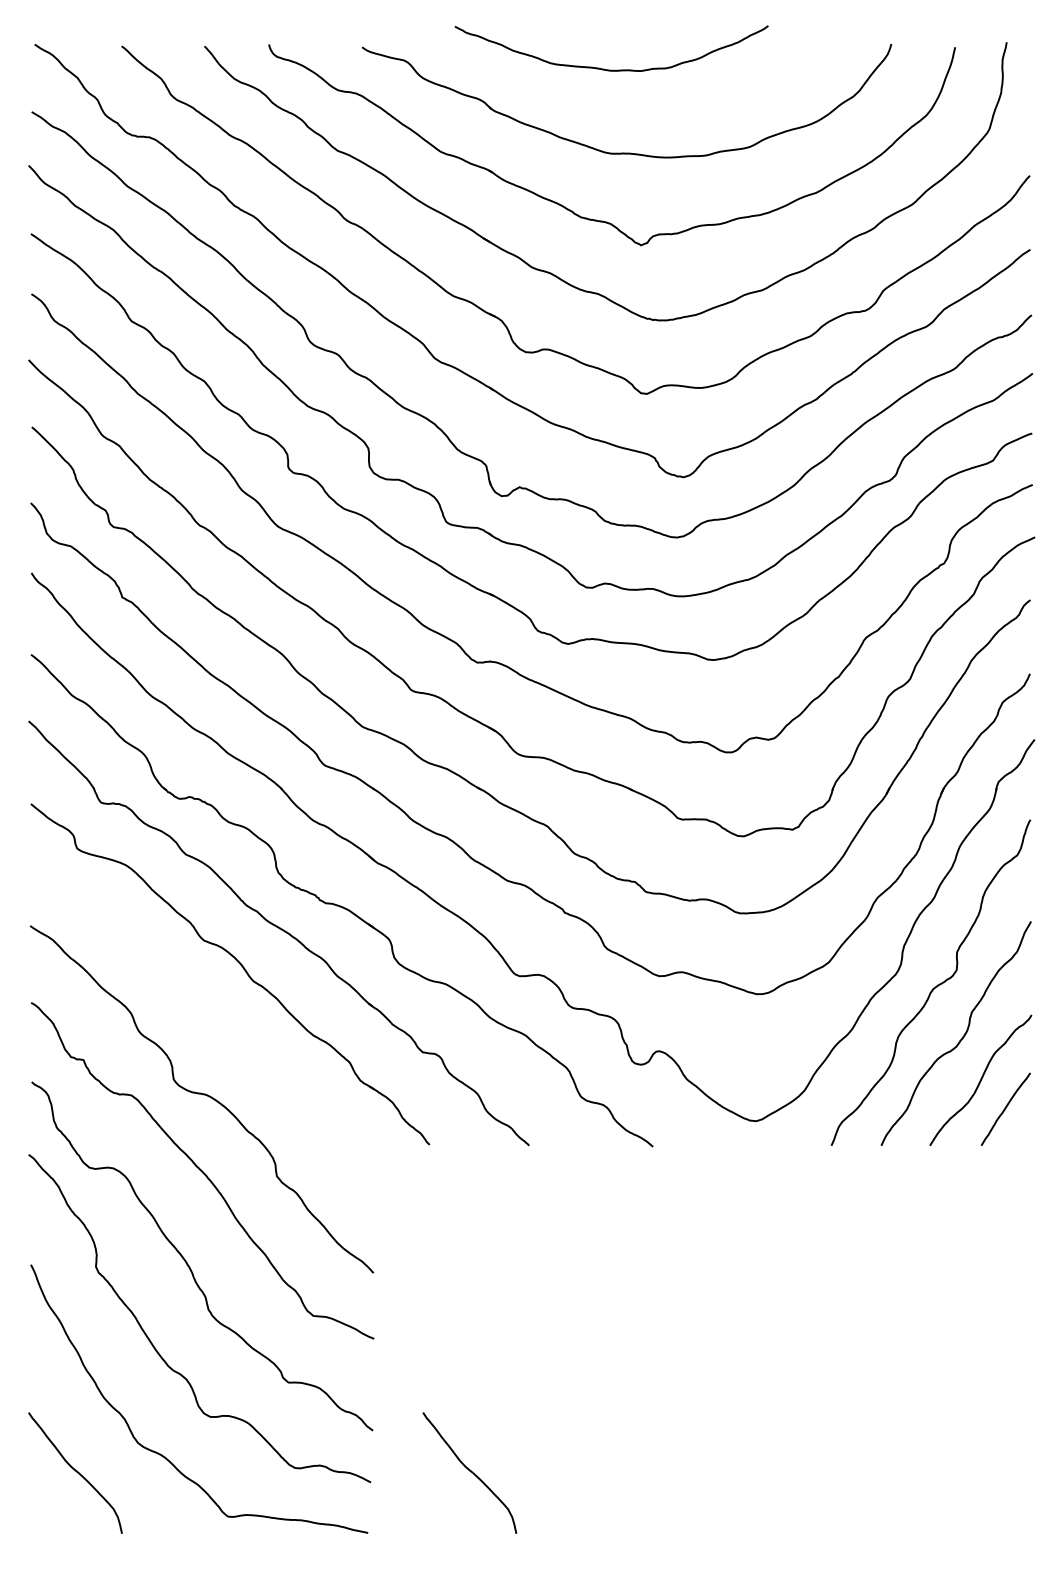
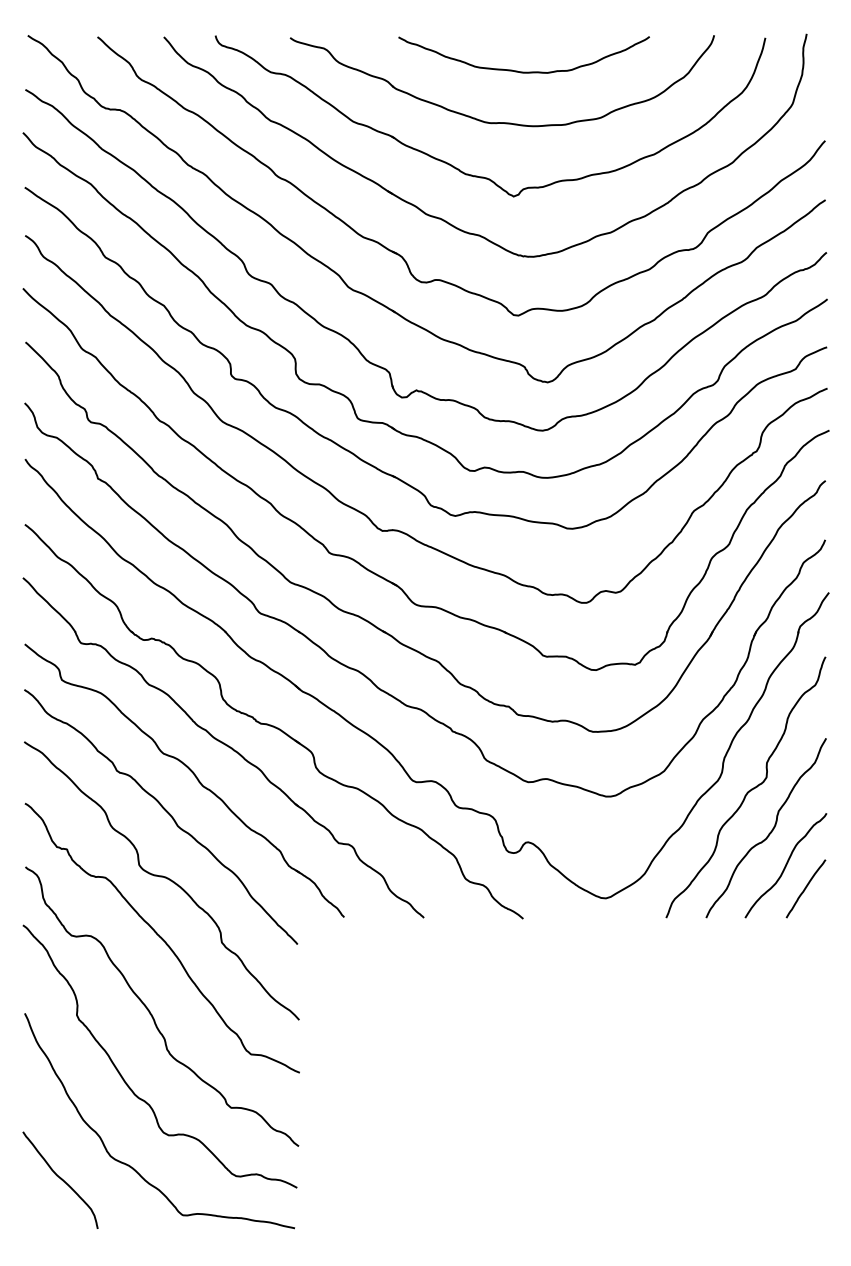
curve: (610, 69) -> (523, 71), moved
curve: (206, 1012) -> (165, 811), added
curve: (469, 1472) -> (376, 1179), removed

